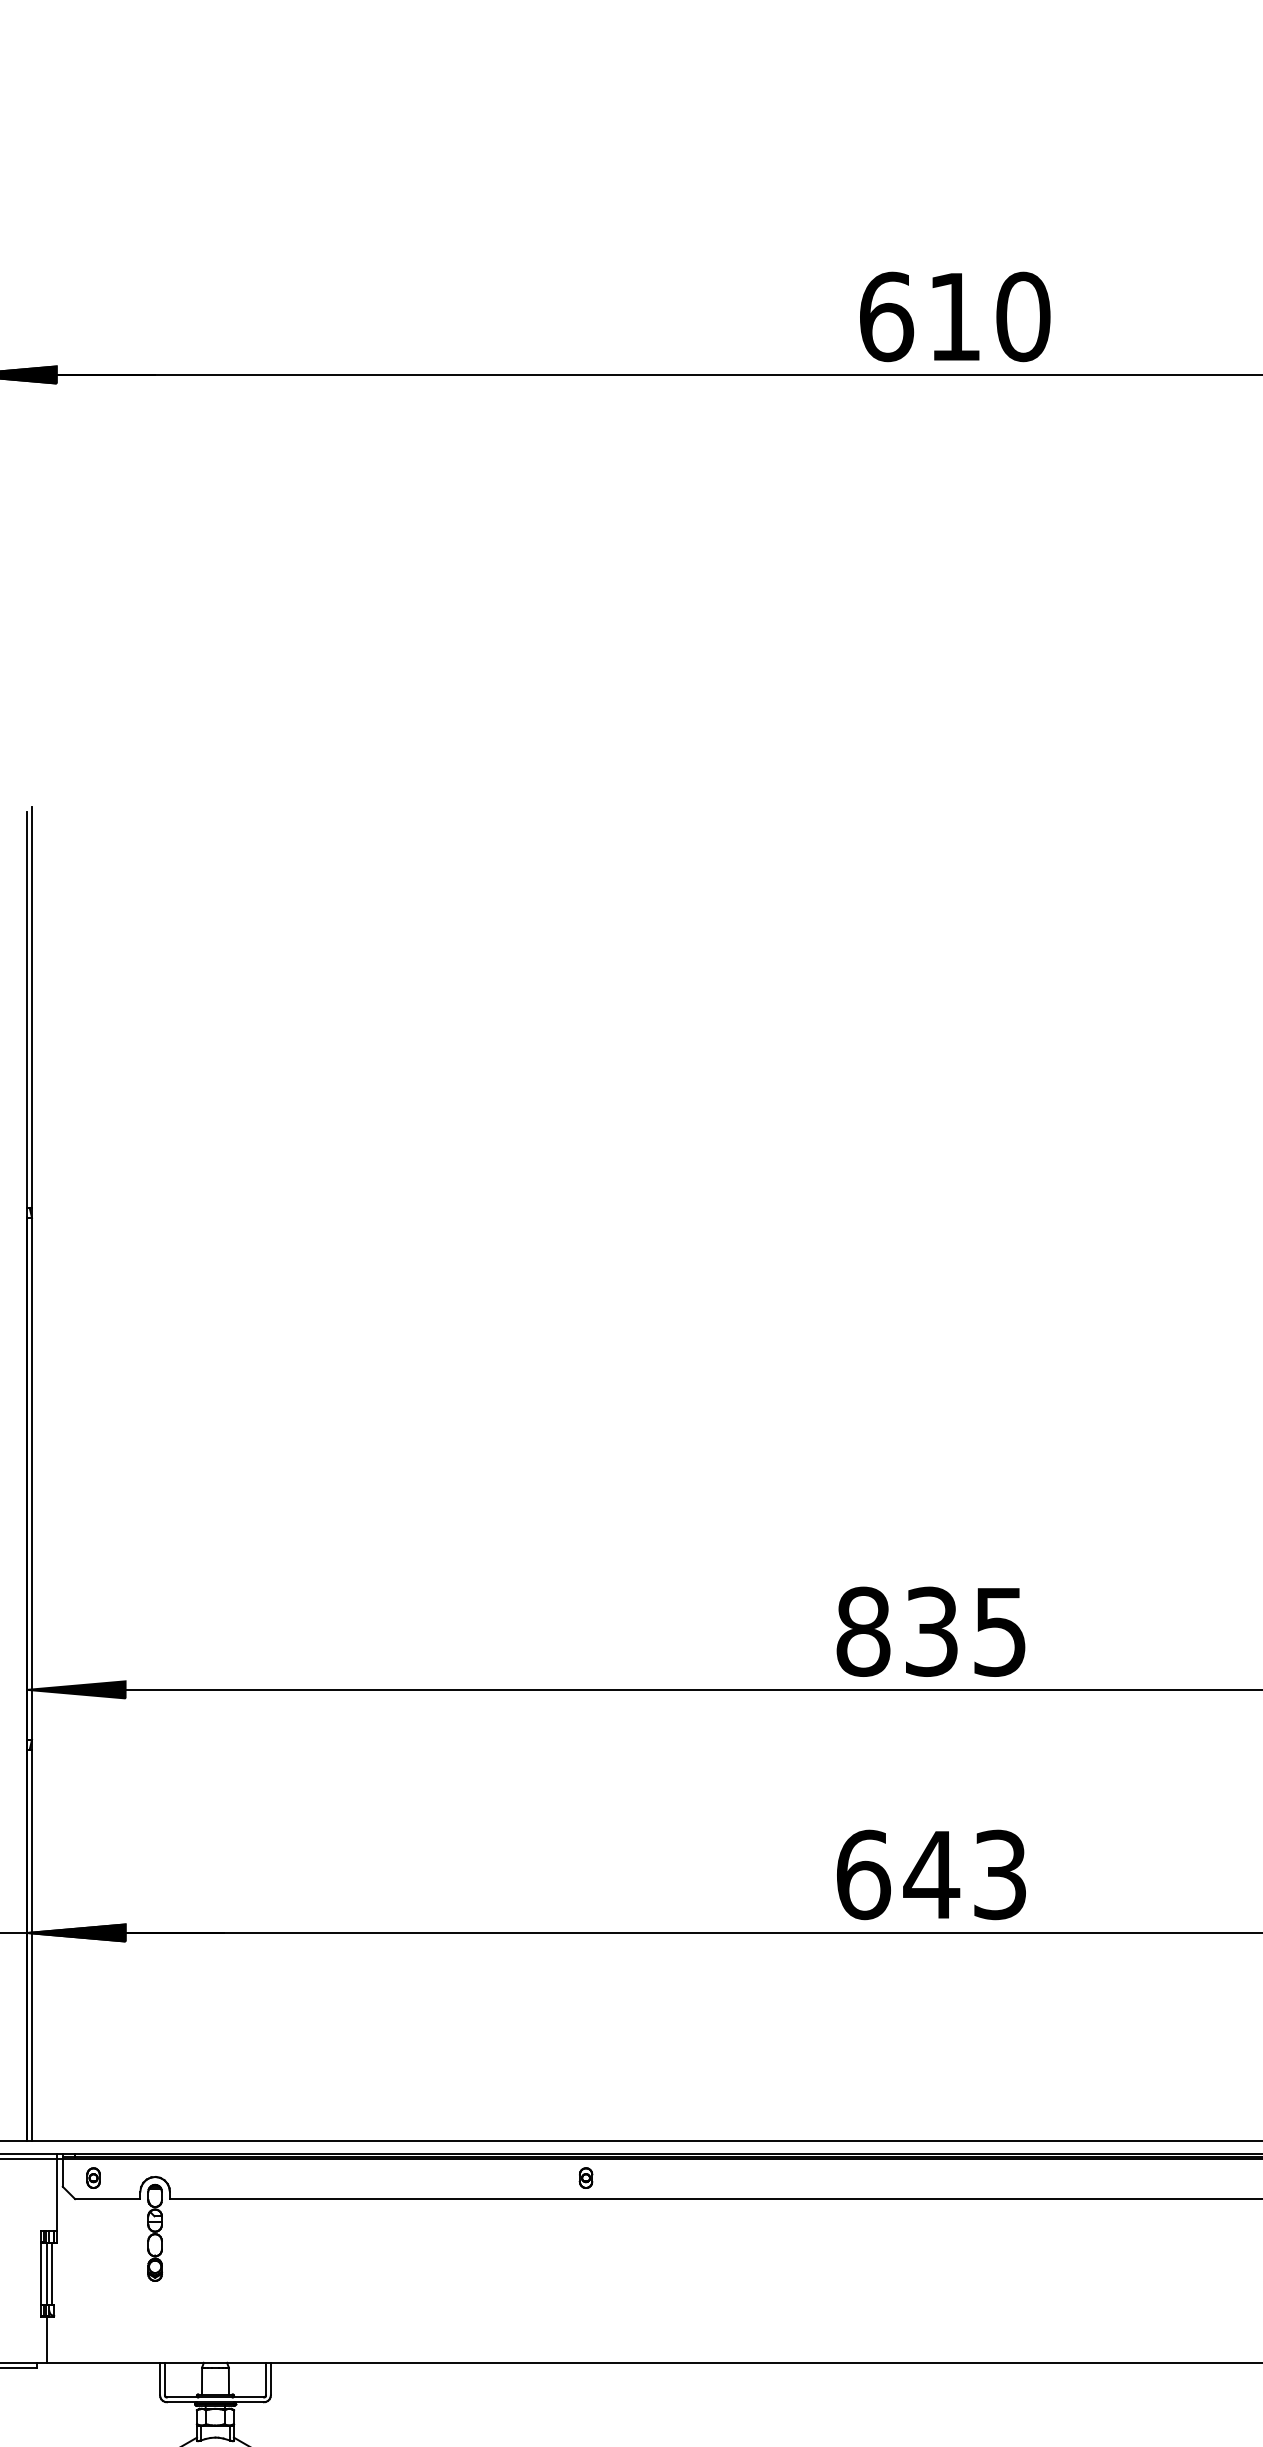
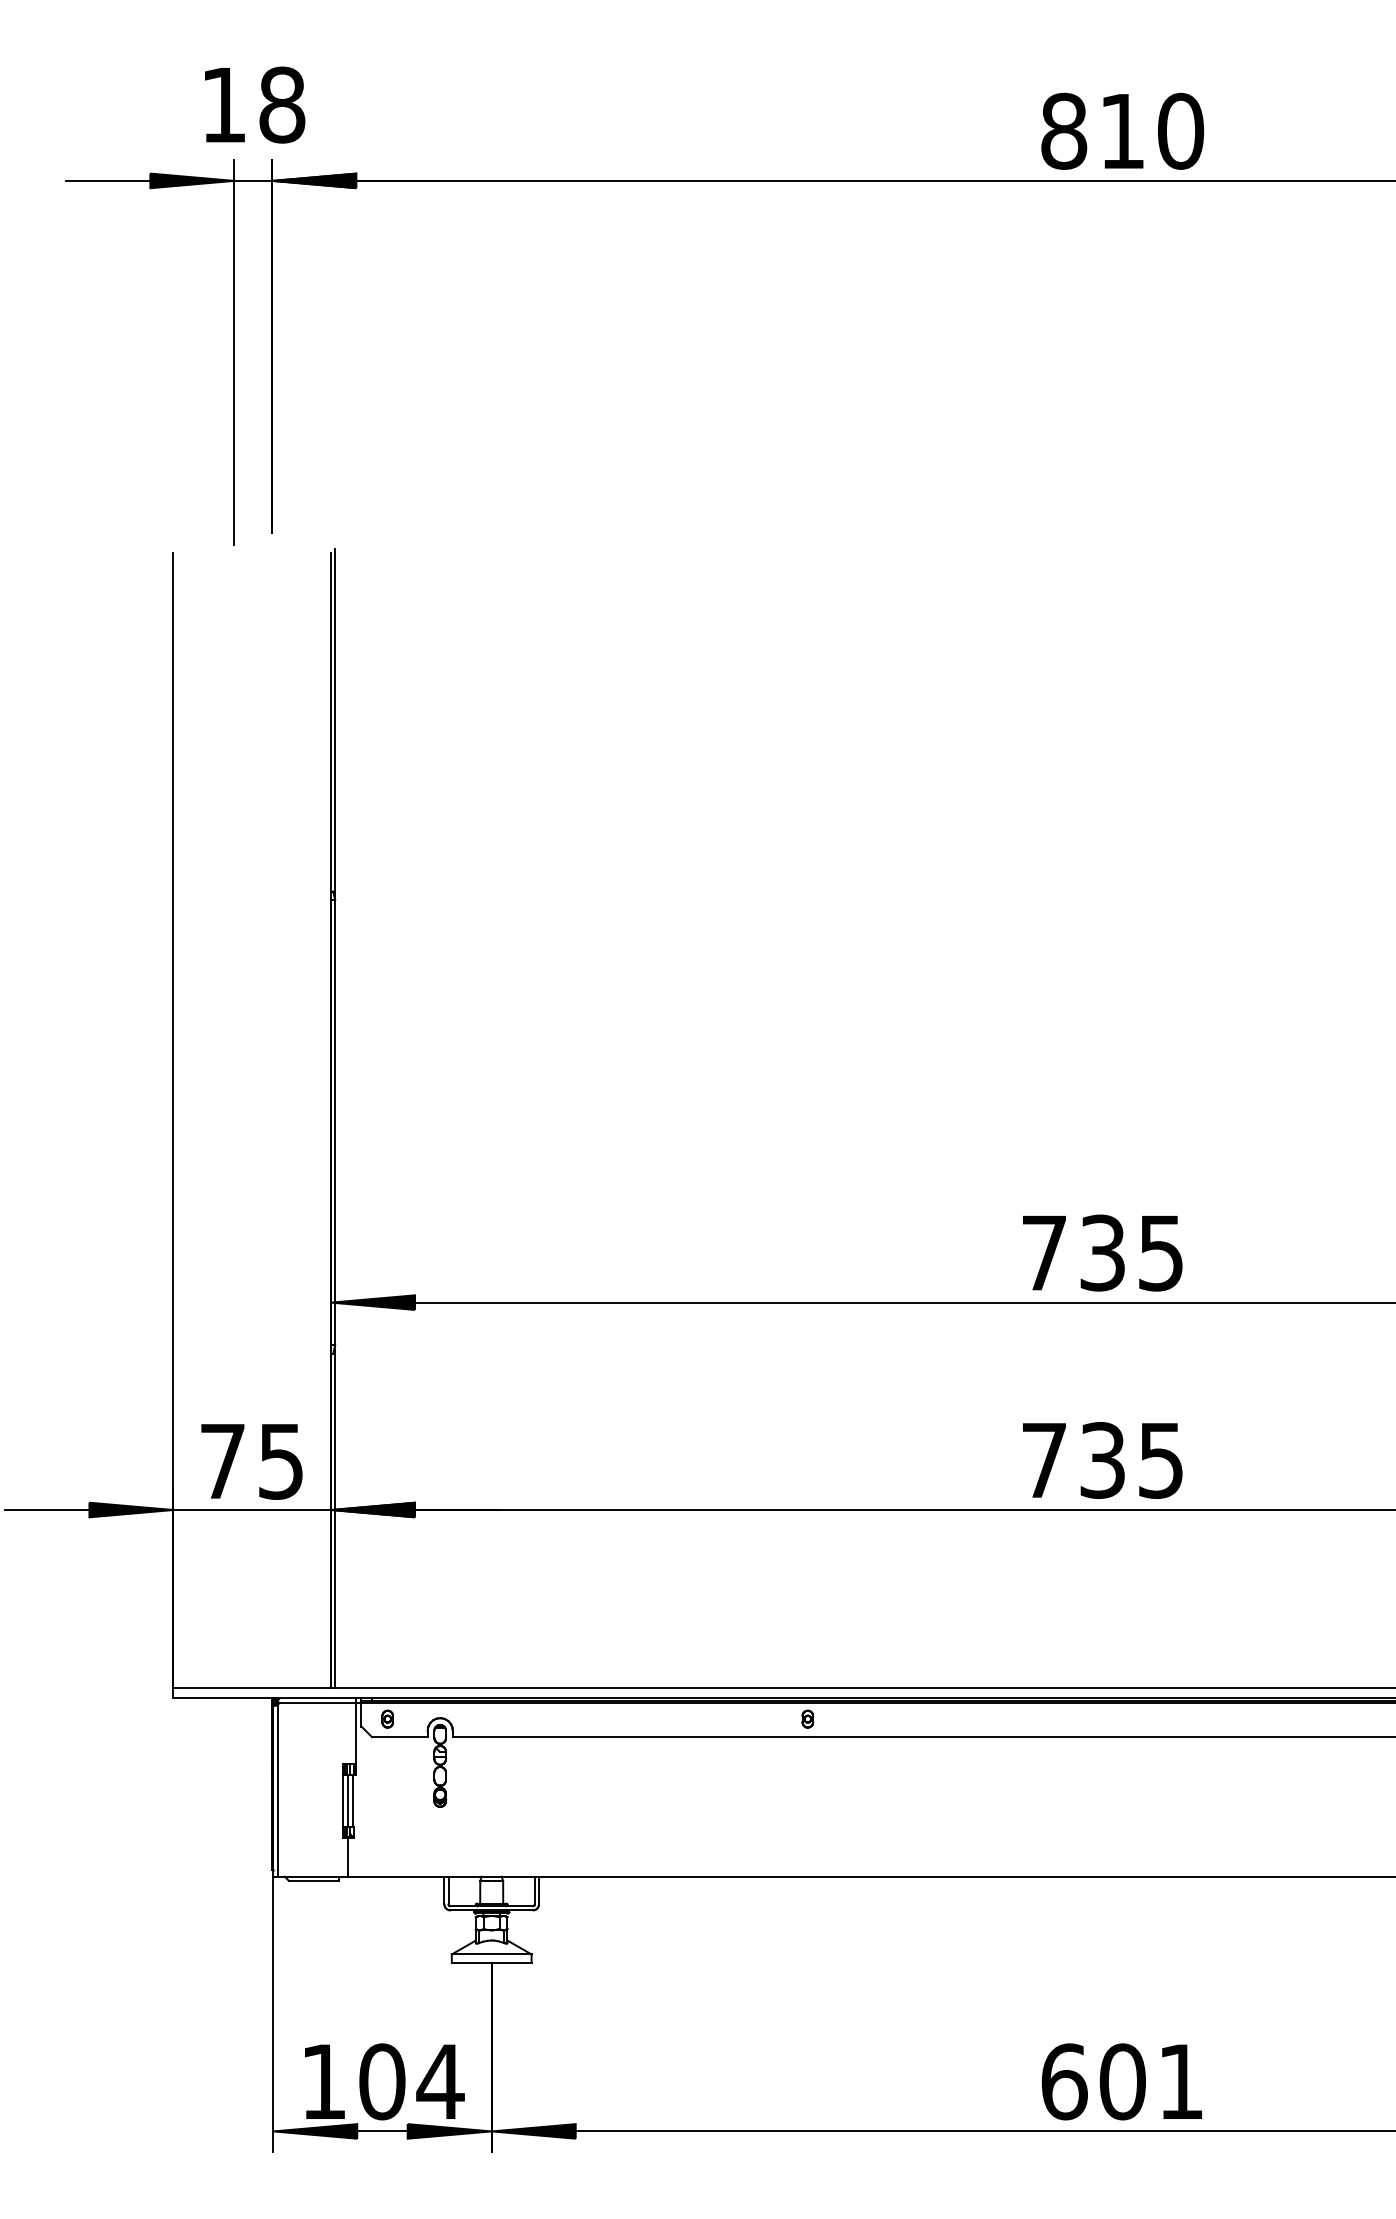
text: (886, 315) -> (1064, 130), 610 -> 810
text: (863, 1631) -> (1044, 1252), 835 -> 735
text: (931, 1874) -> (1102, 1460), 643 -> 735

